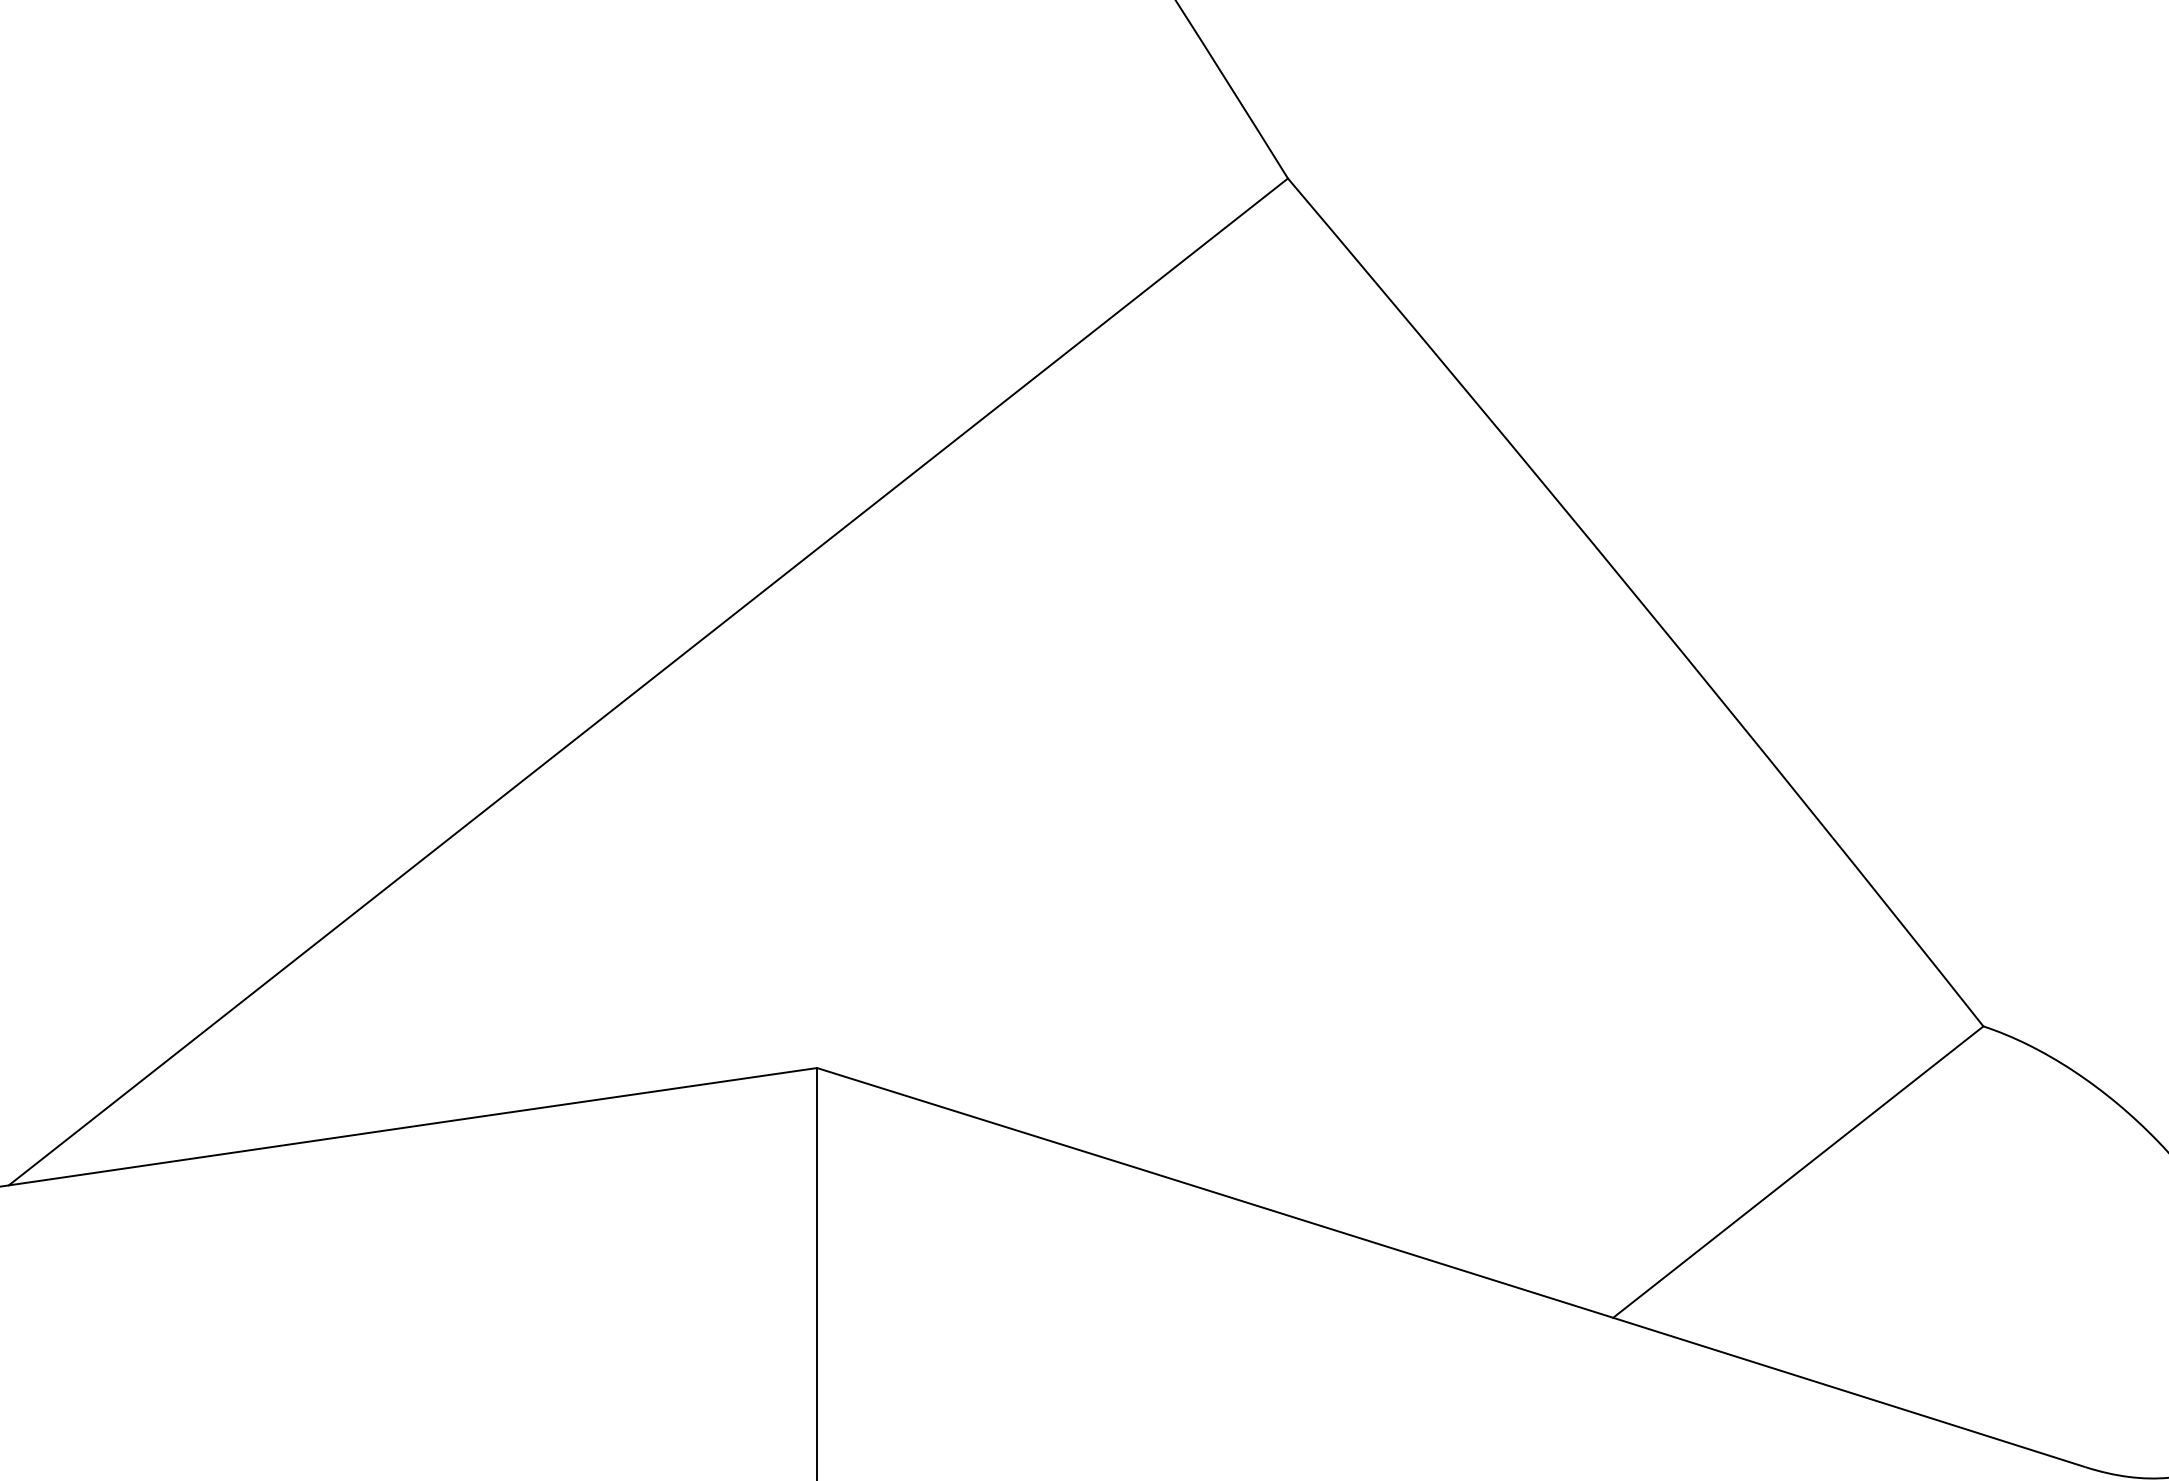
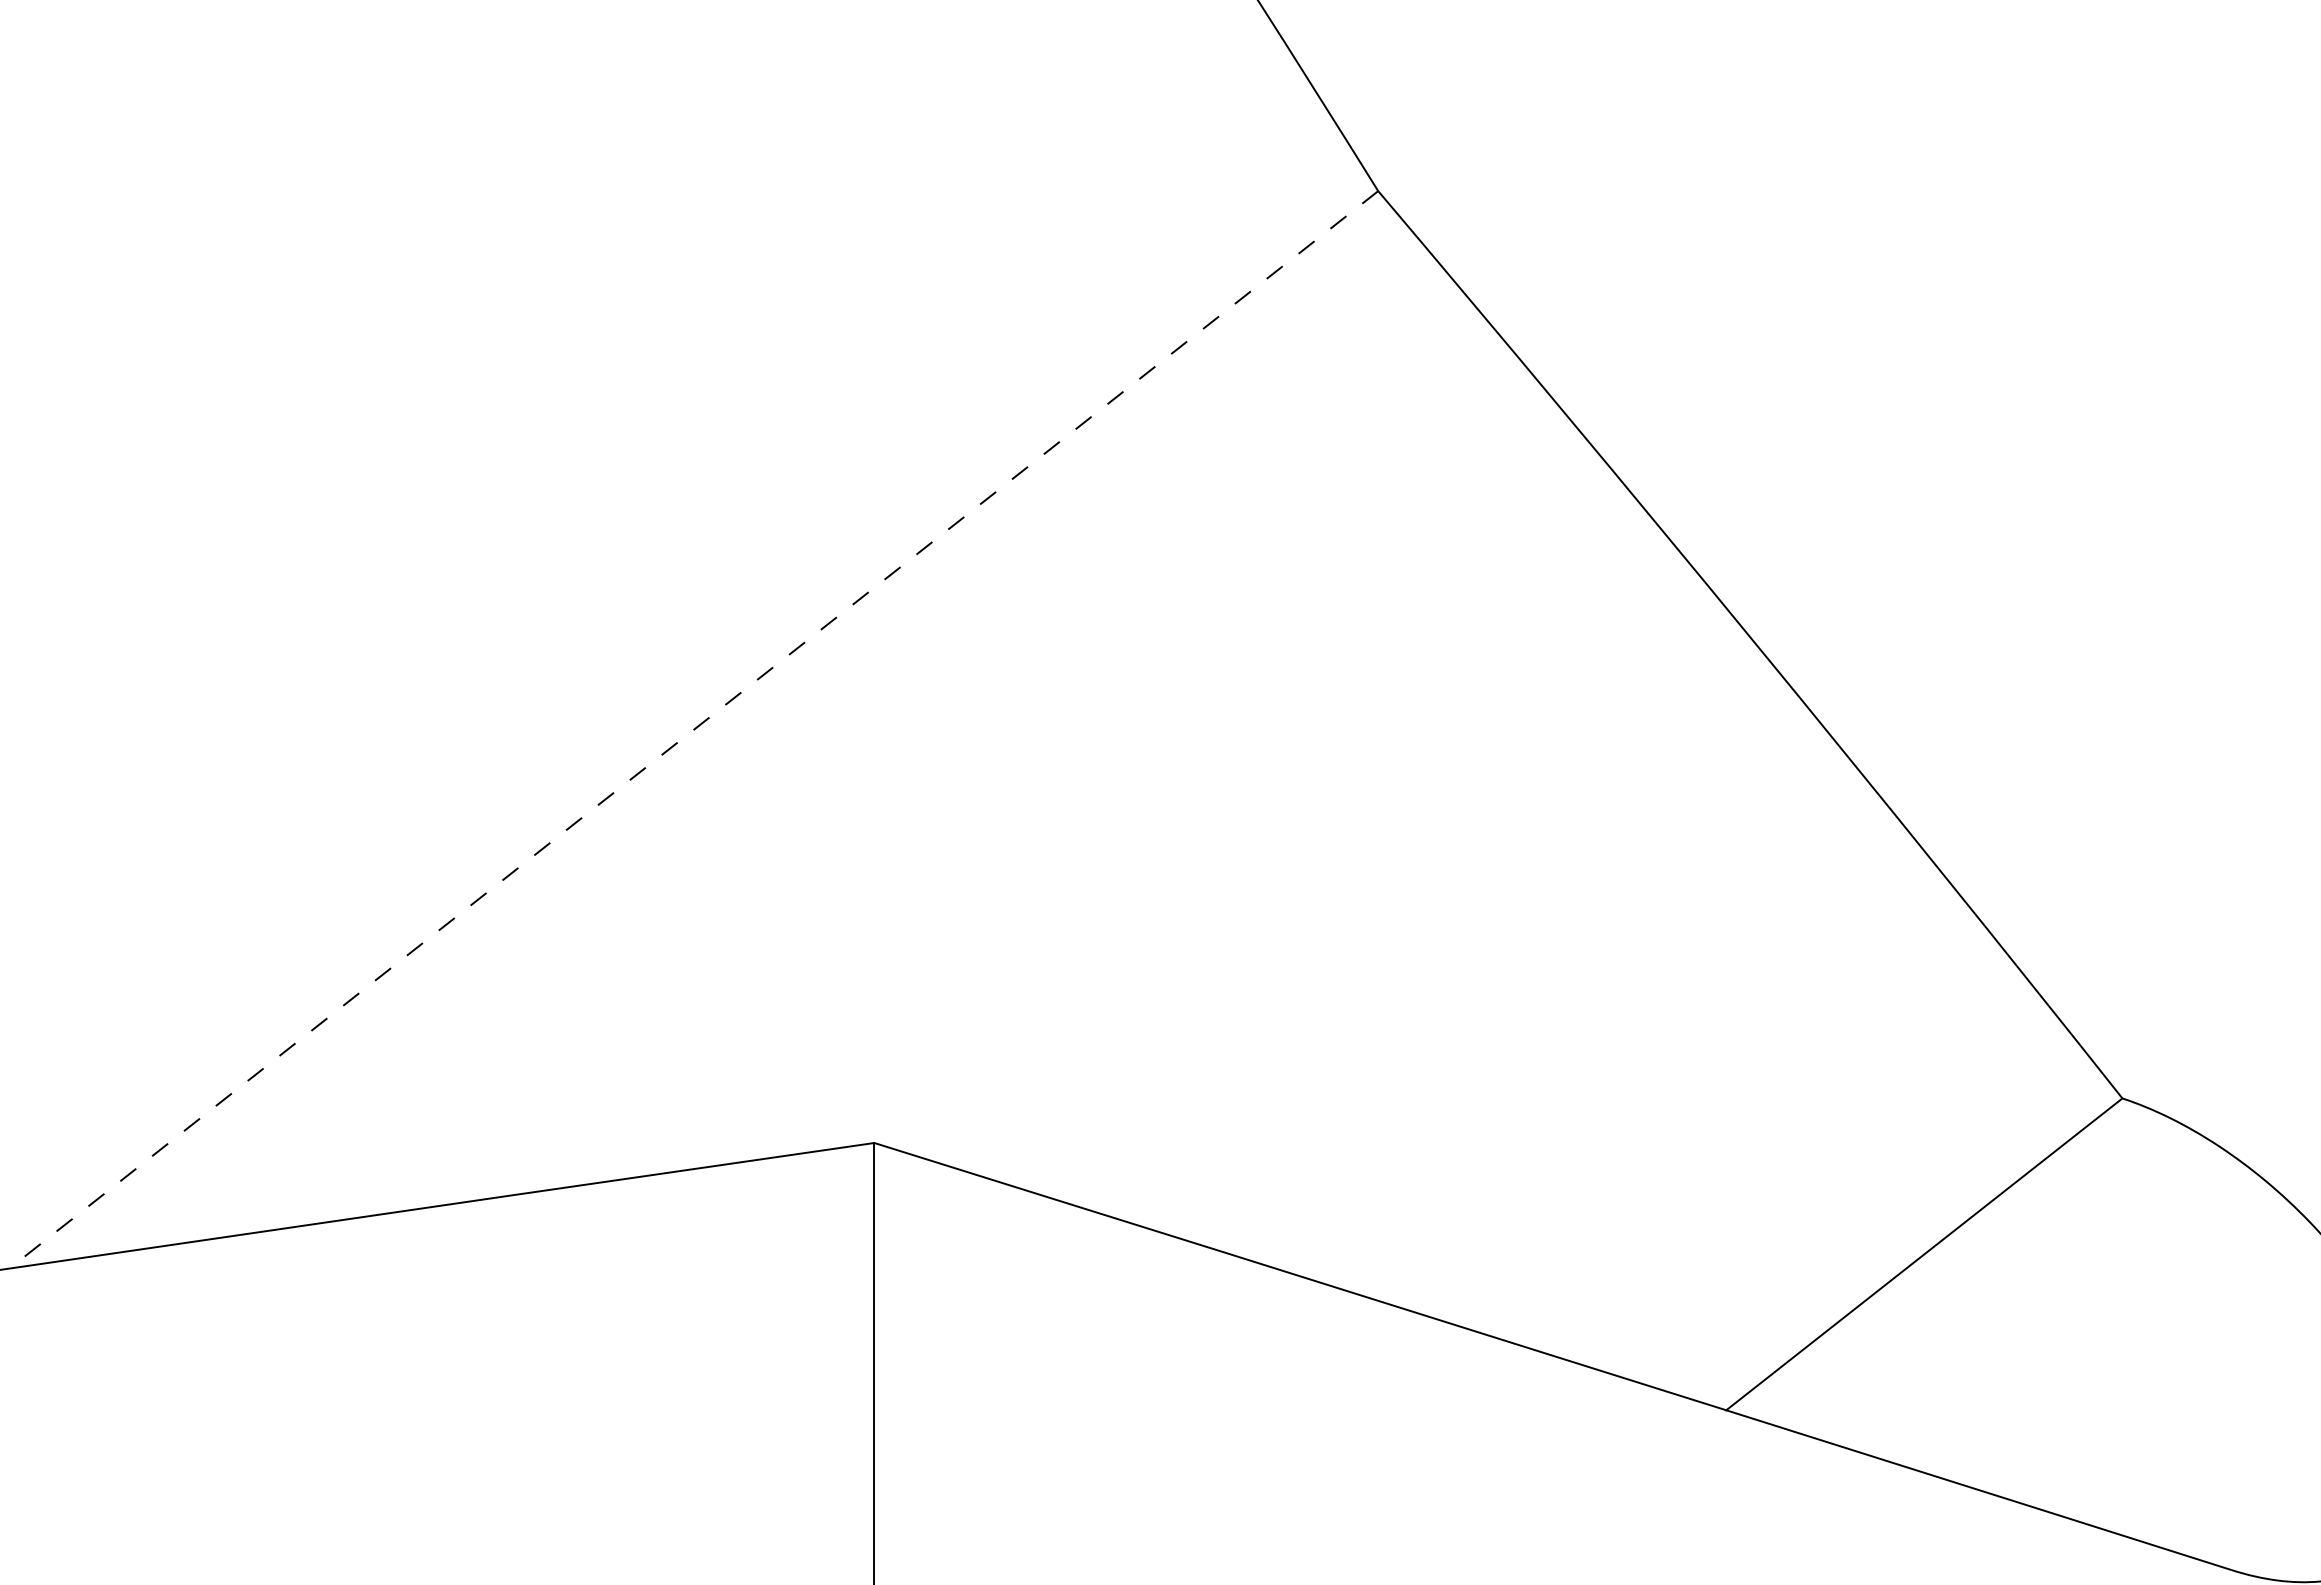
line: (648, 681) -> (693, 729), solid -> dashed

